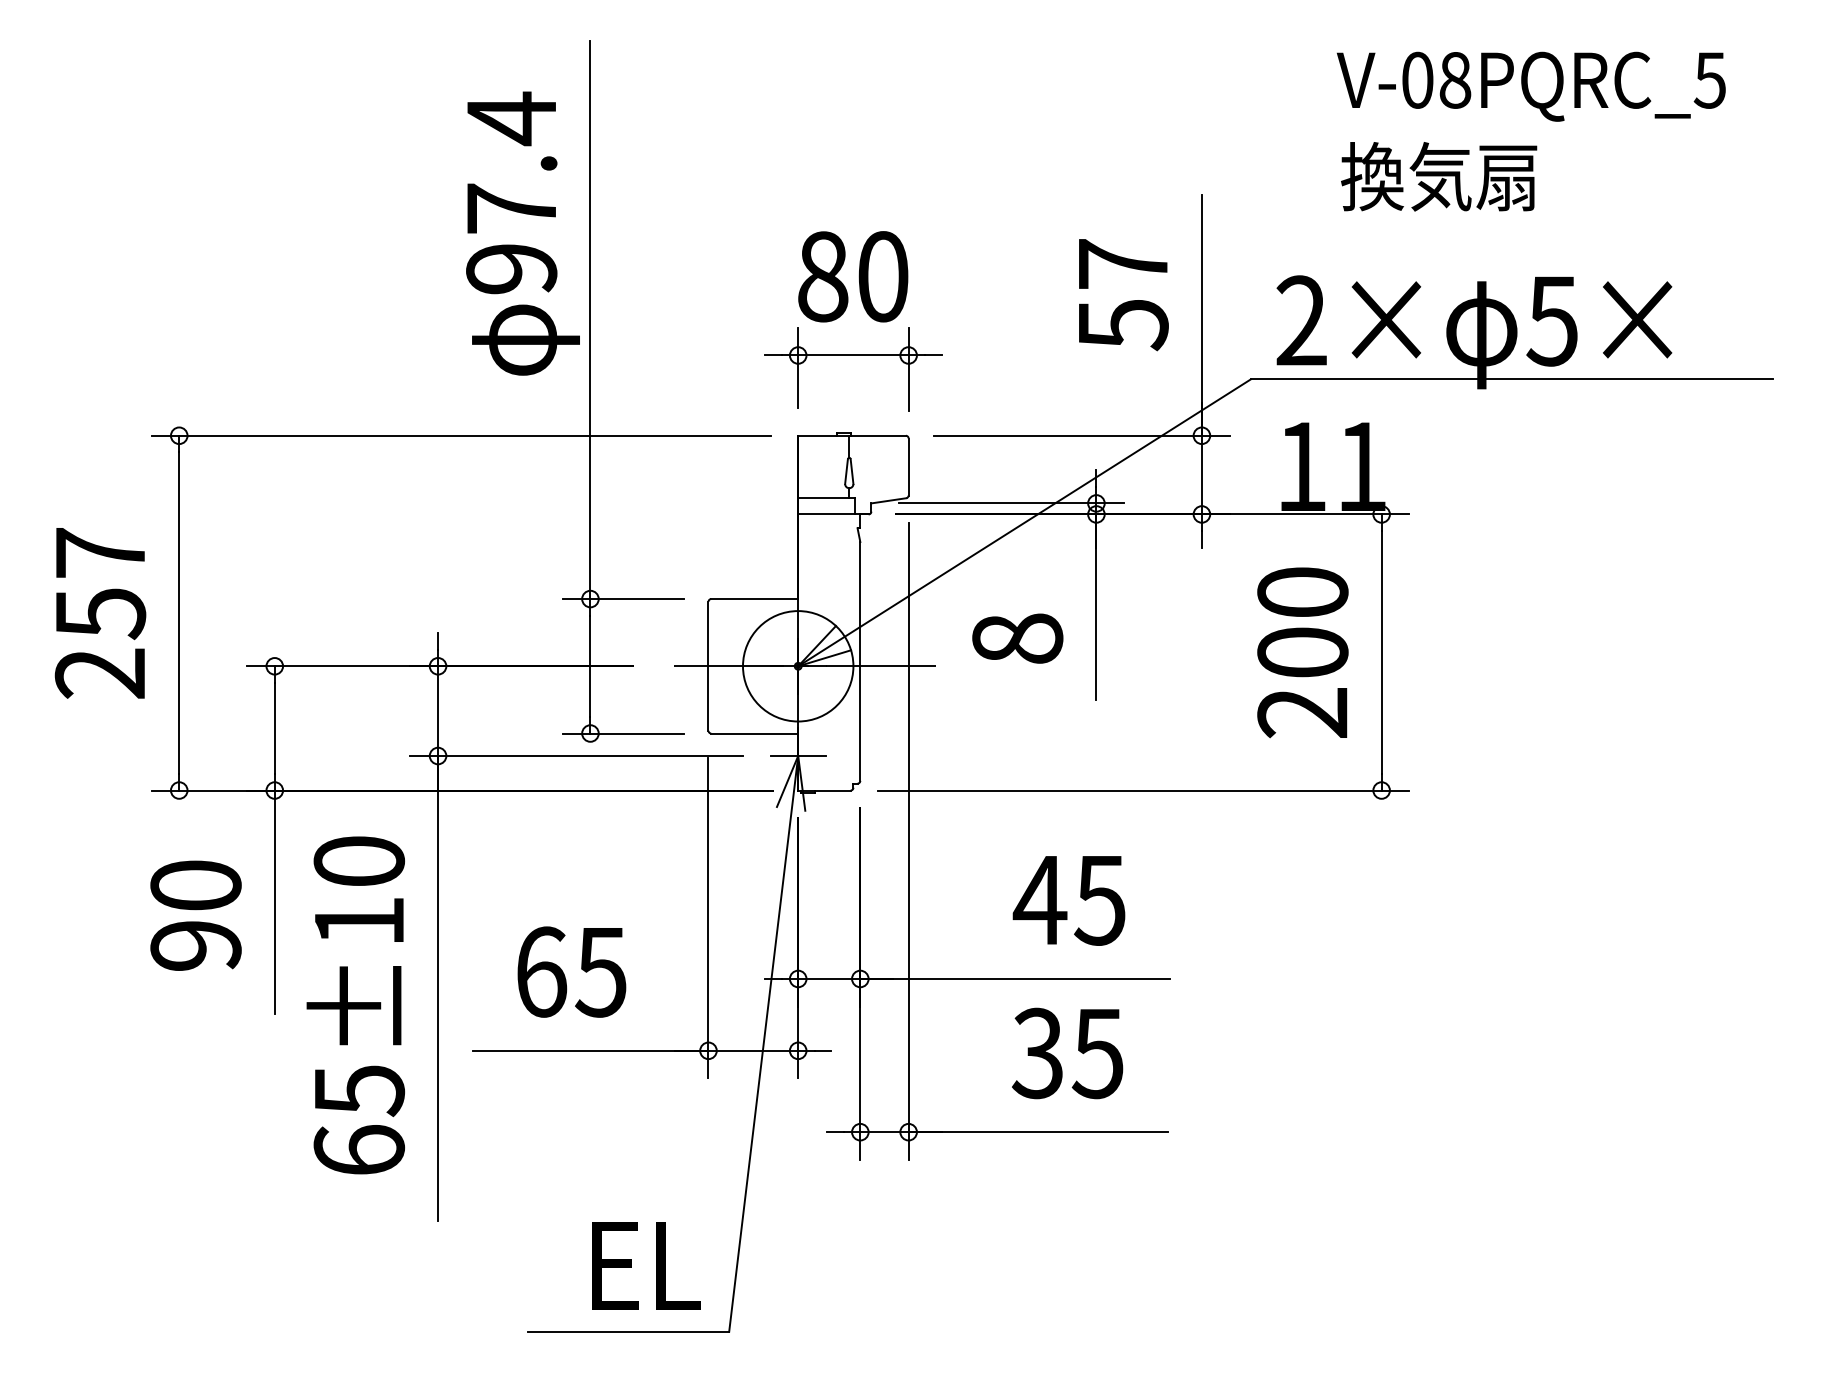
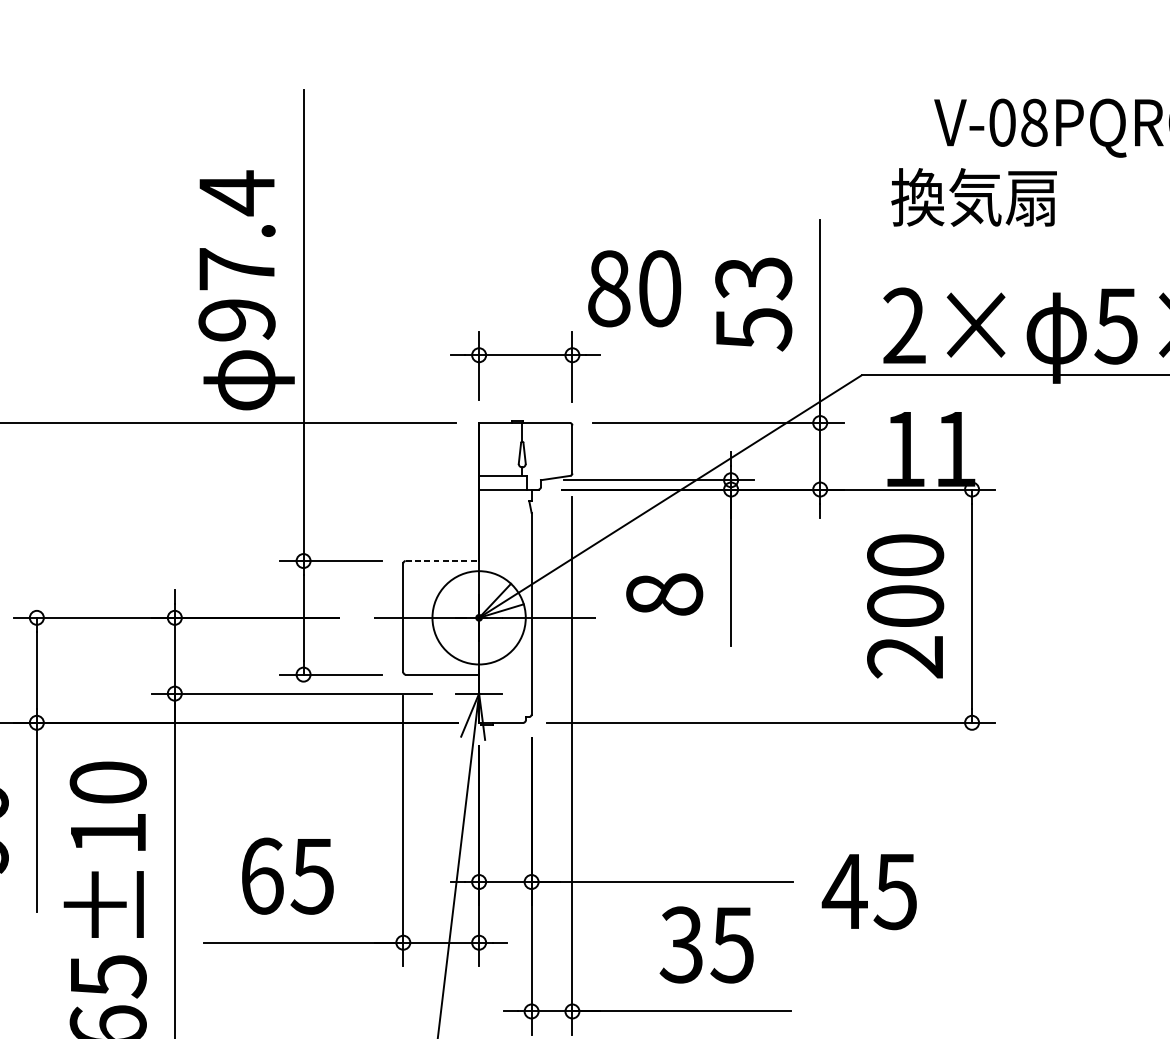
text: (1439, 176) -> (974, 197), moved
text: (522, 233) -> (246, 290), moved
text: (1122, 264) -> (753, 278), 57 -> 53
text: (853, 276) -> (634, 288), moved
line: (755, 599) -> (443, 561), solid -> dashed
text: (1068, 900) -> (868, 891), moved

